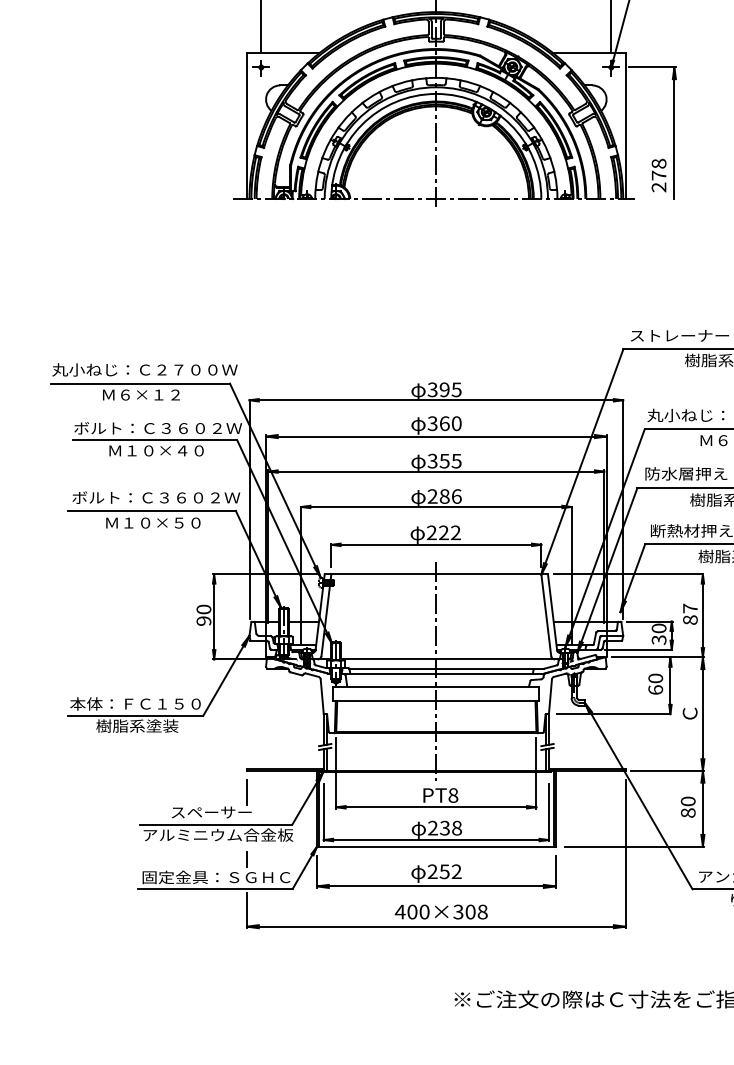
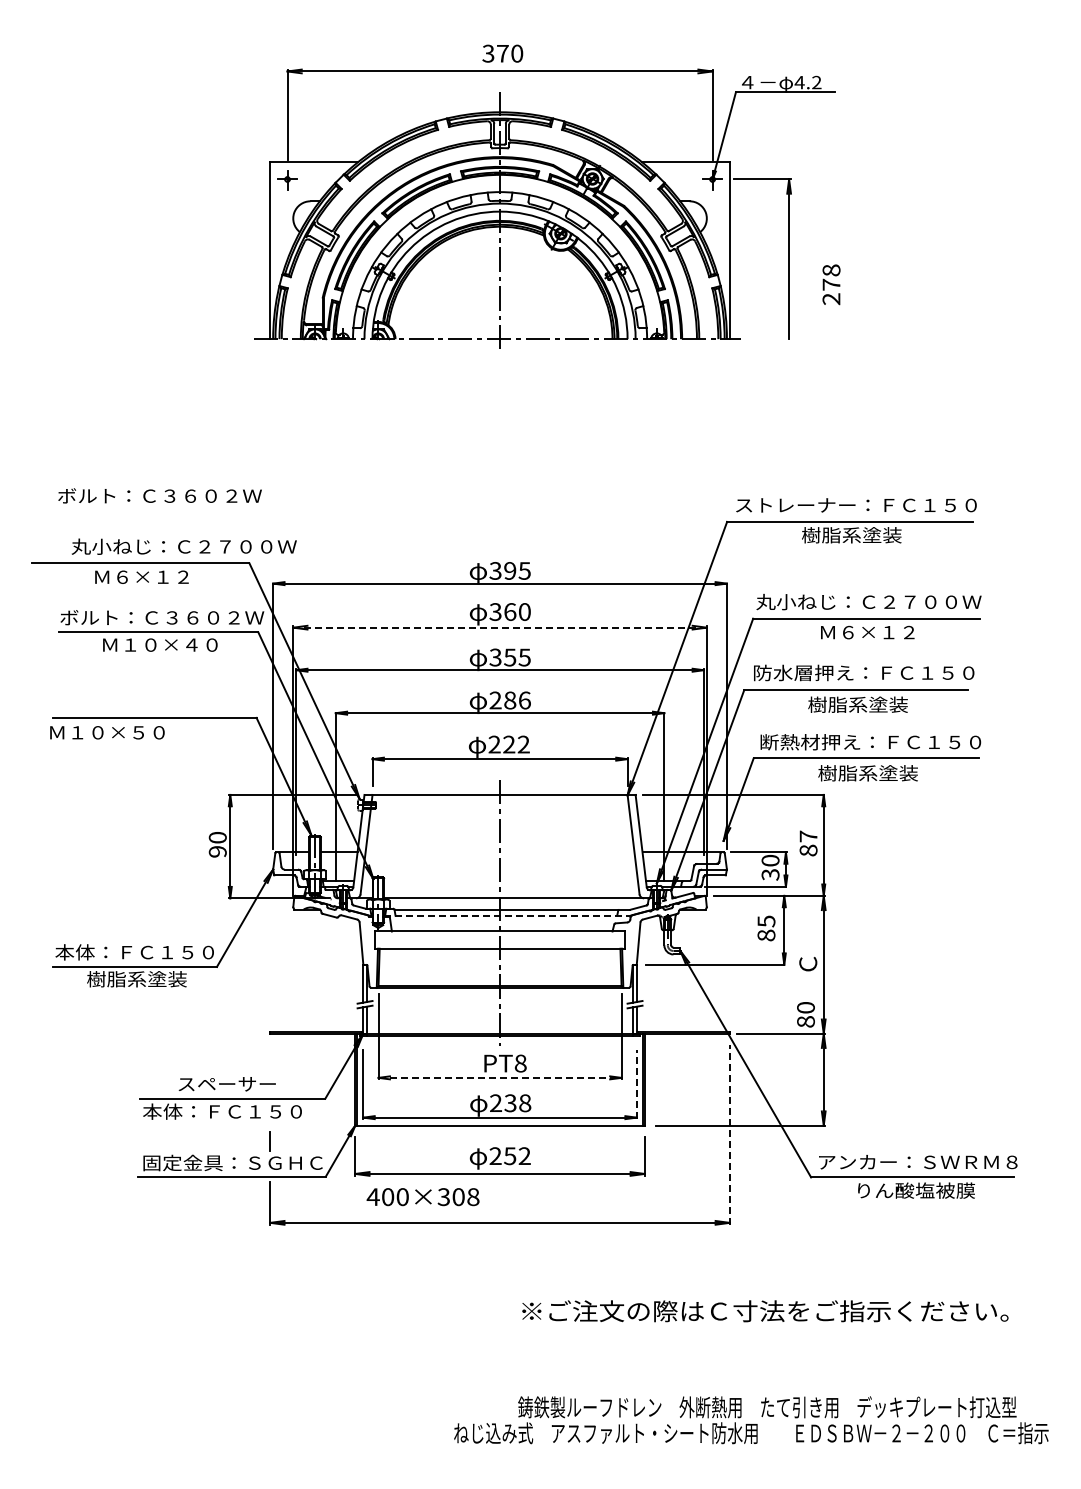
text: (659, 175) -> (831, 284), moved
text: (145, 369) -> (184, 546), moved
line: (436, 436) -> (500, 627), solid -> dashed
text: (155, 497) -> (159, 495), moved
text: (153, 522) -> (107, 732), moved
line: (442, 673) -> (507, 915), solid -> dashed
text: (655, 684) -> (766, 928), 60 -> 85
line: (247, 792) -> (270, 1059), removed
line: (436, 806) -> (500, 1077), solid -> dashed
text: (687, 806) -> (805, 1014), moved
line: (548, 812) -> (636, 1084), solid -> dashed
text: (217, 834) -> (234, 1111), アルミニウム合金板 -> 本体：ＦＣ１５０
line: (625, 853) -> (729, 1134), solid -> dashed
text: (440, 912) -> (422, 1197), moved

